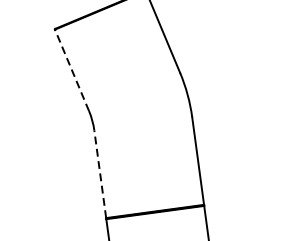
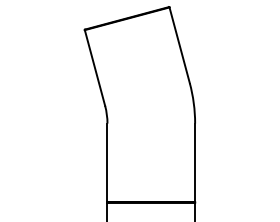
line: (71, 69) -> (94, 67), dashed -> solid
line: (100, 173) -> (107, 162), dashed -> solid

